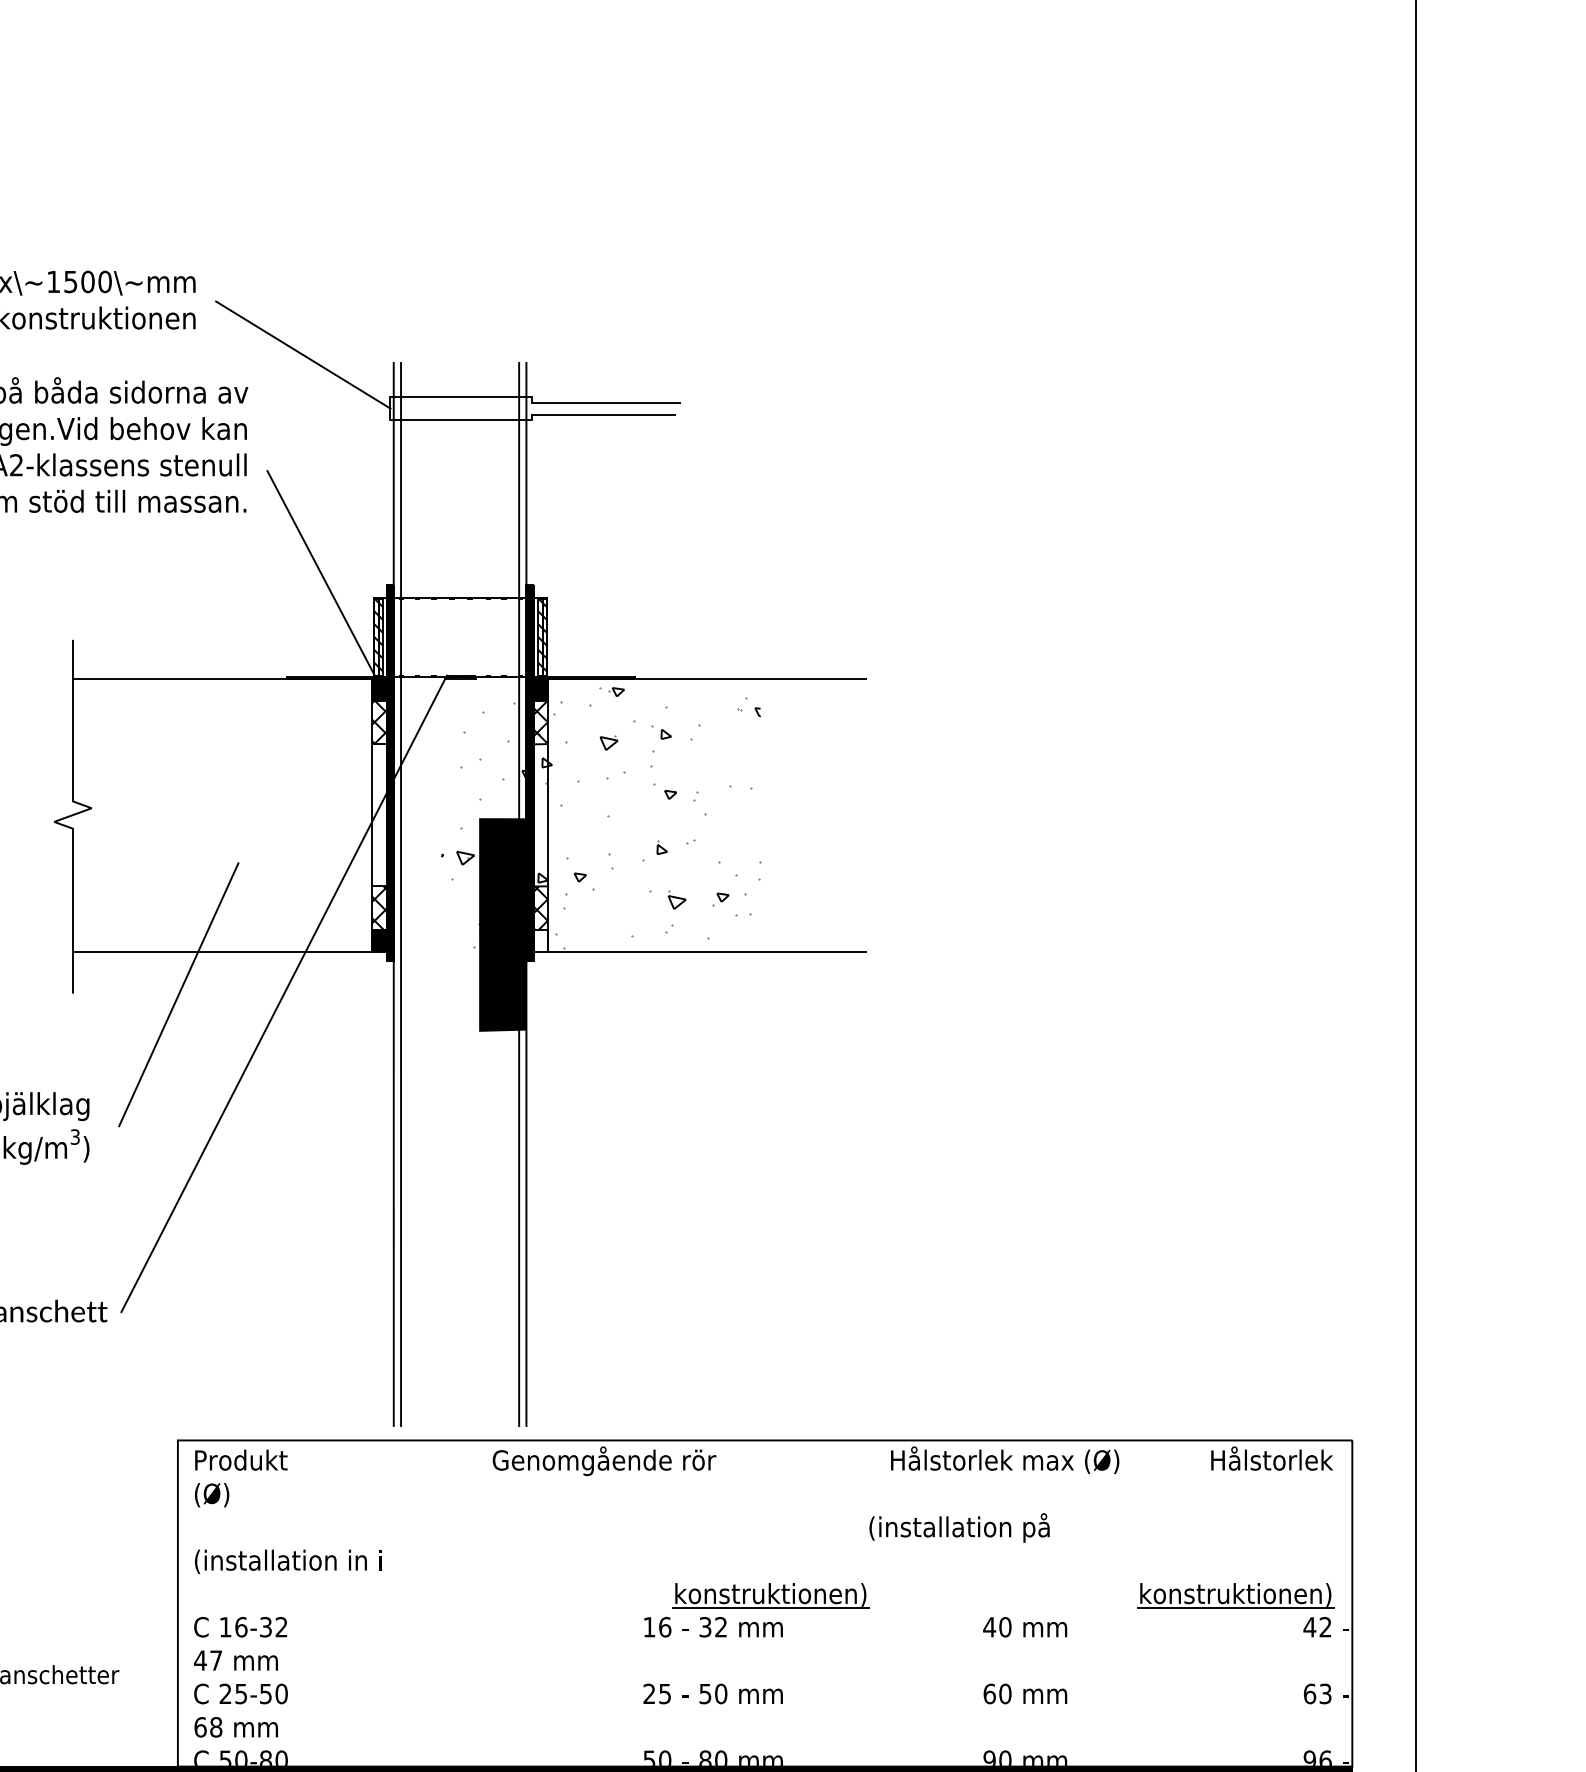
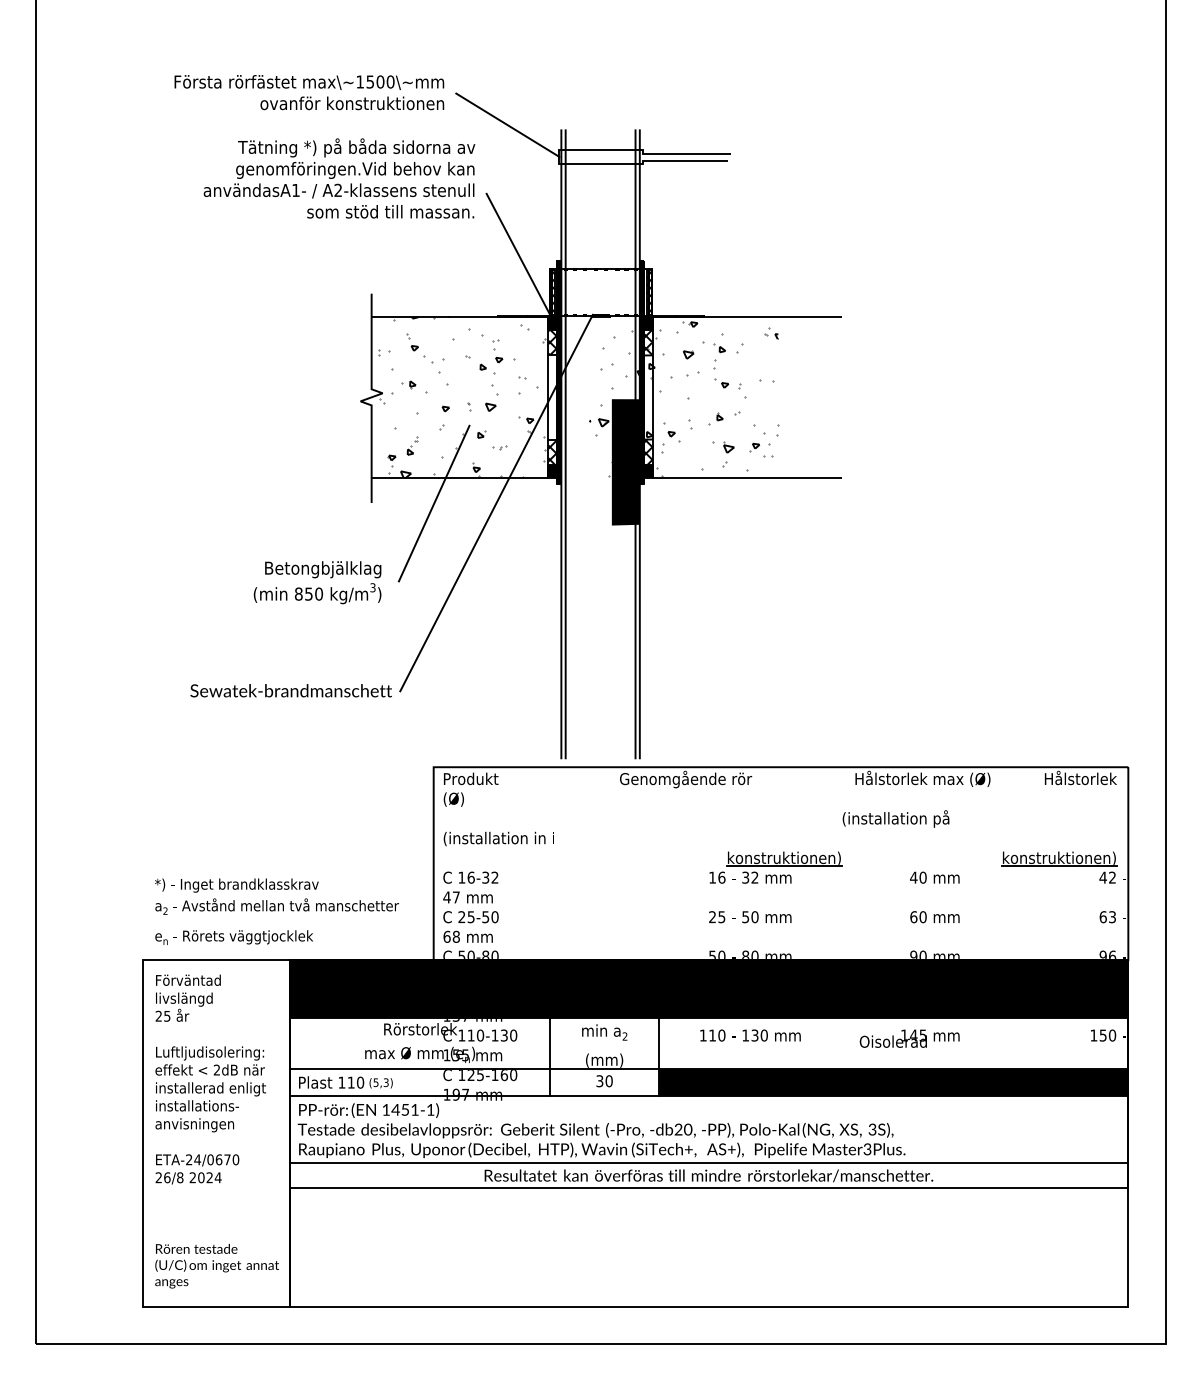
hatch: (224, 815) -> (461, 397), added
fill: (541, 940) -> (648, 471), added

